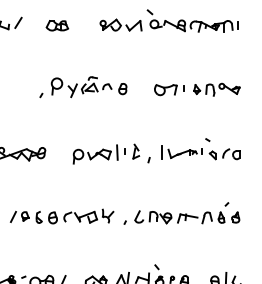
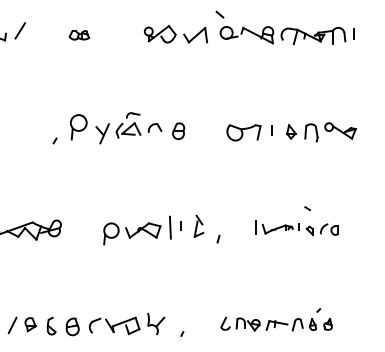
part: (57, 25) -> (79, 34), size x0.6
part: (200, 152) -> (296, 227), size x0.7
part: (187, 213) -> (276, 320), size x0.7

